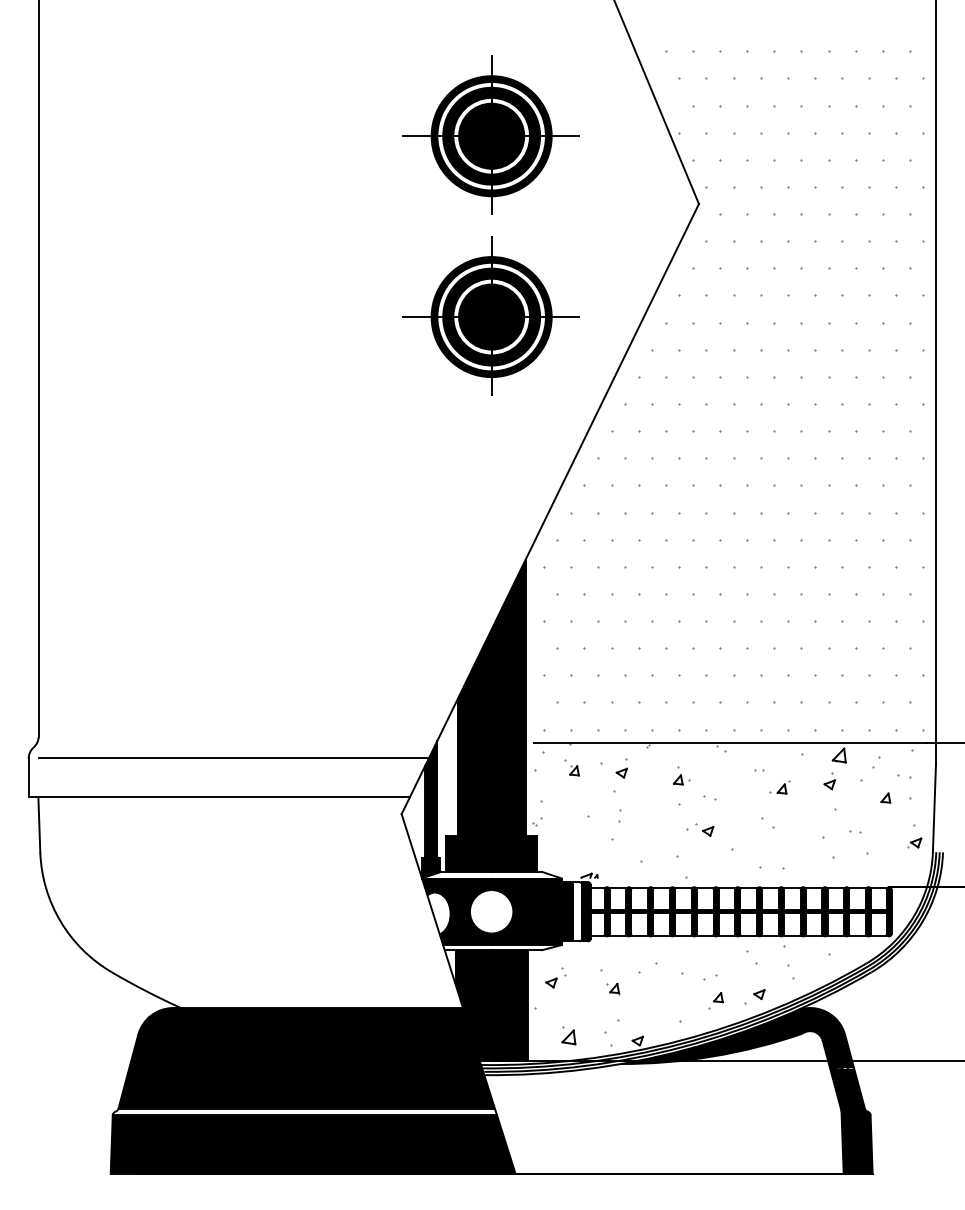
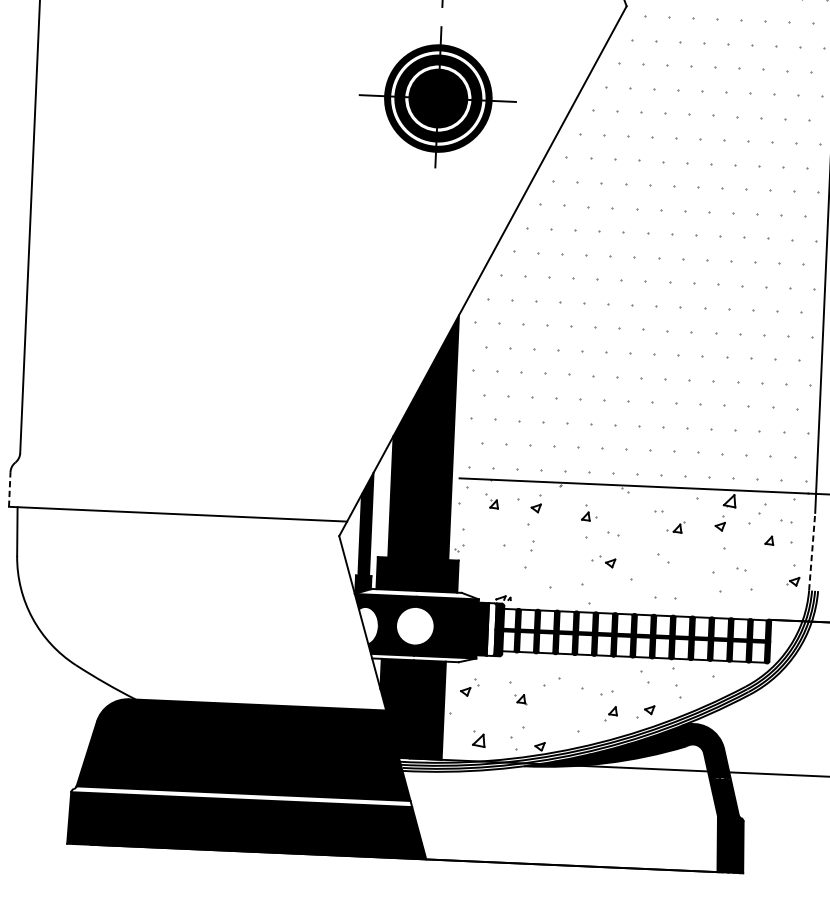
line: (233, 758) -> (192, 480), removed
line: (28, 777) -> (9, 489), solid -> dashed
line: (934, 808) -> (812, 551), solid -> dashed

